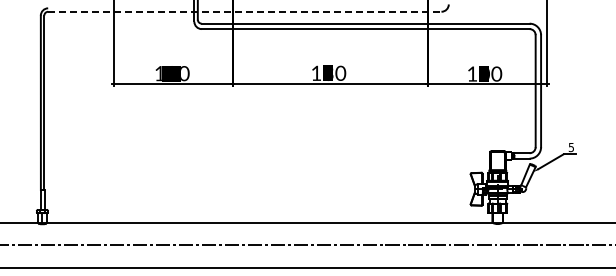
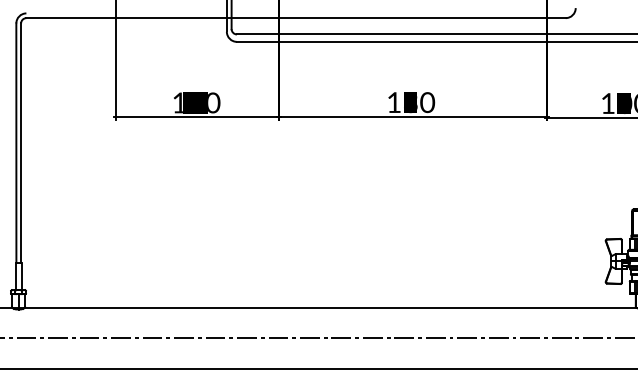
line: (244, 11) -> (295, 17), dashed -> solid

